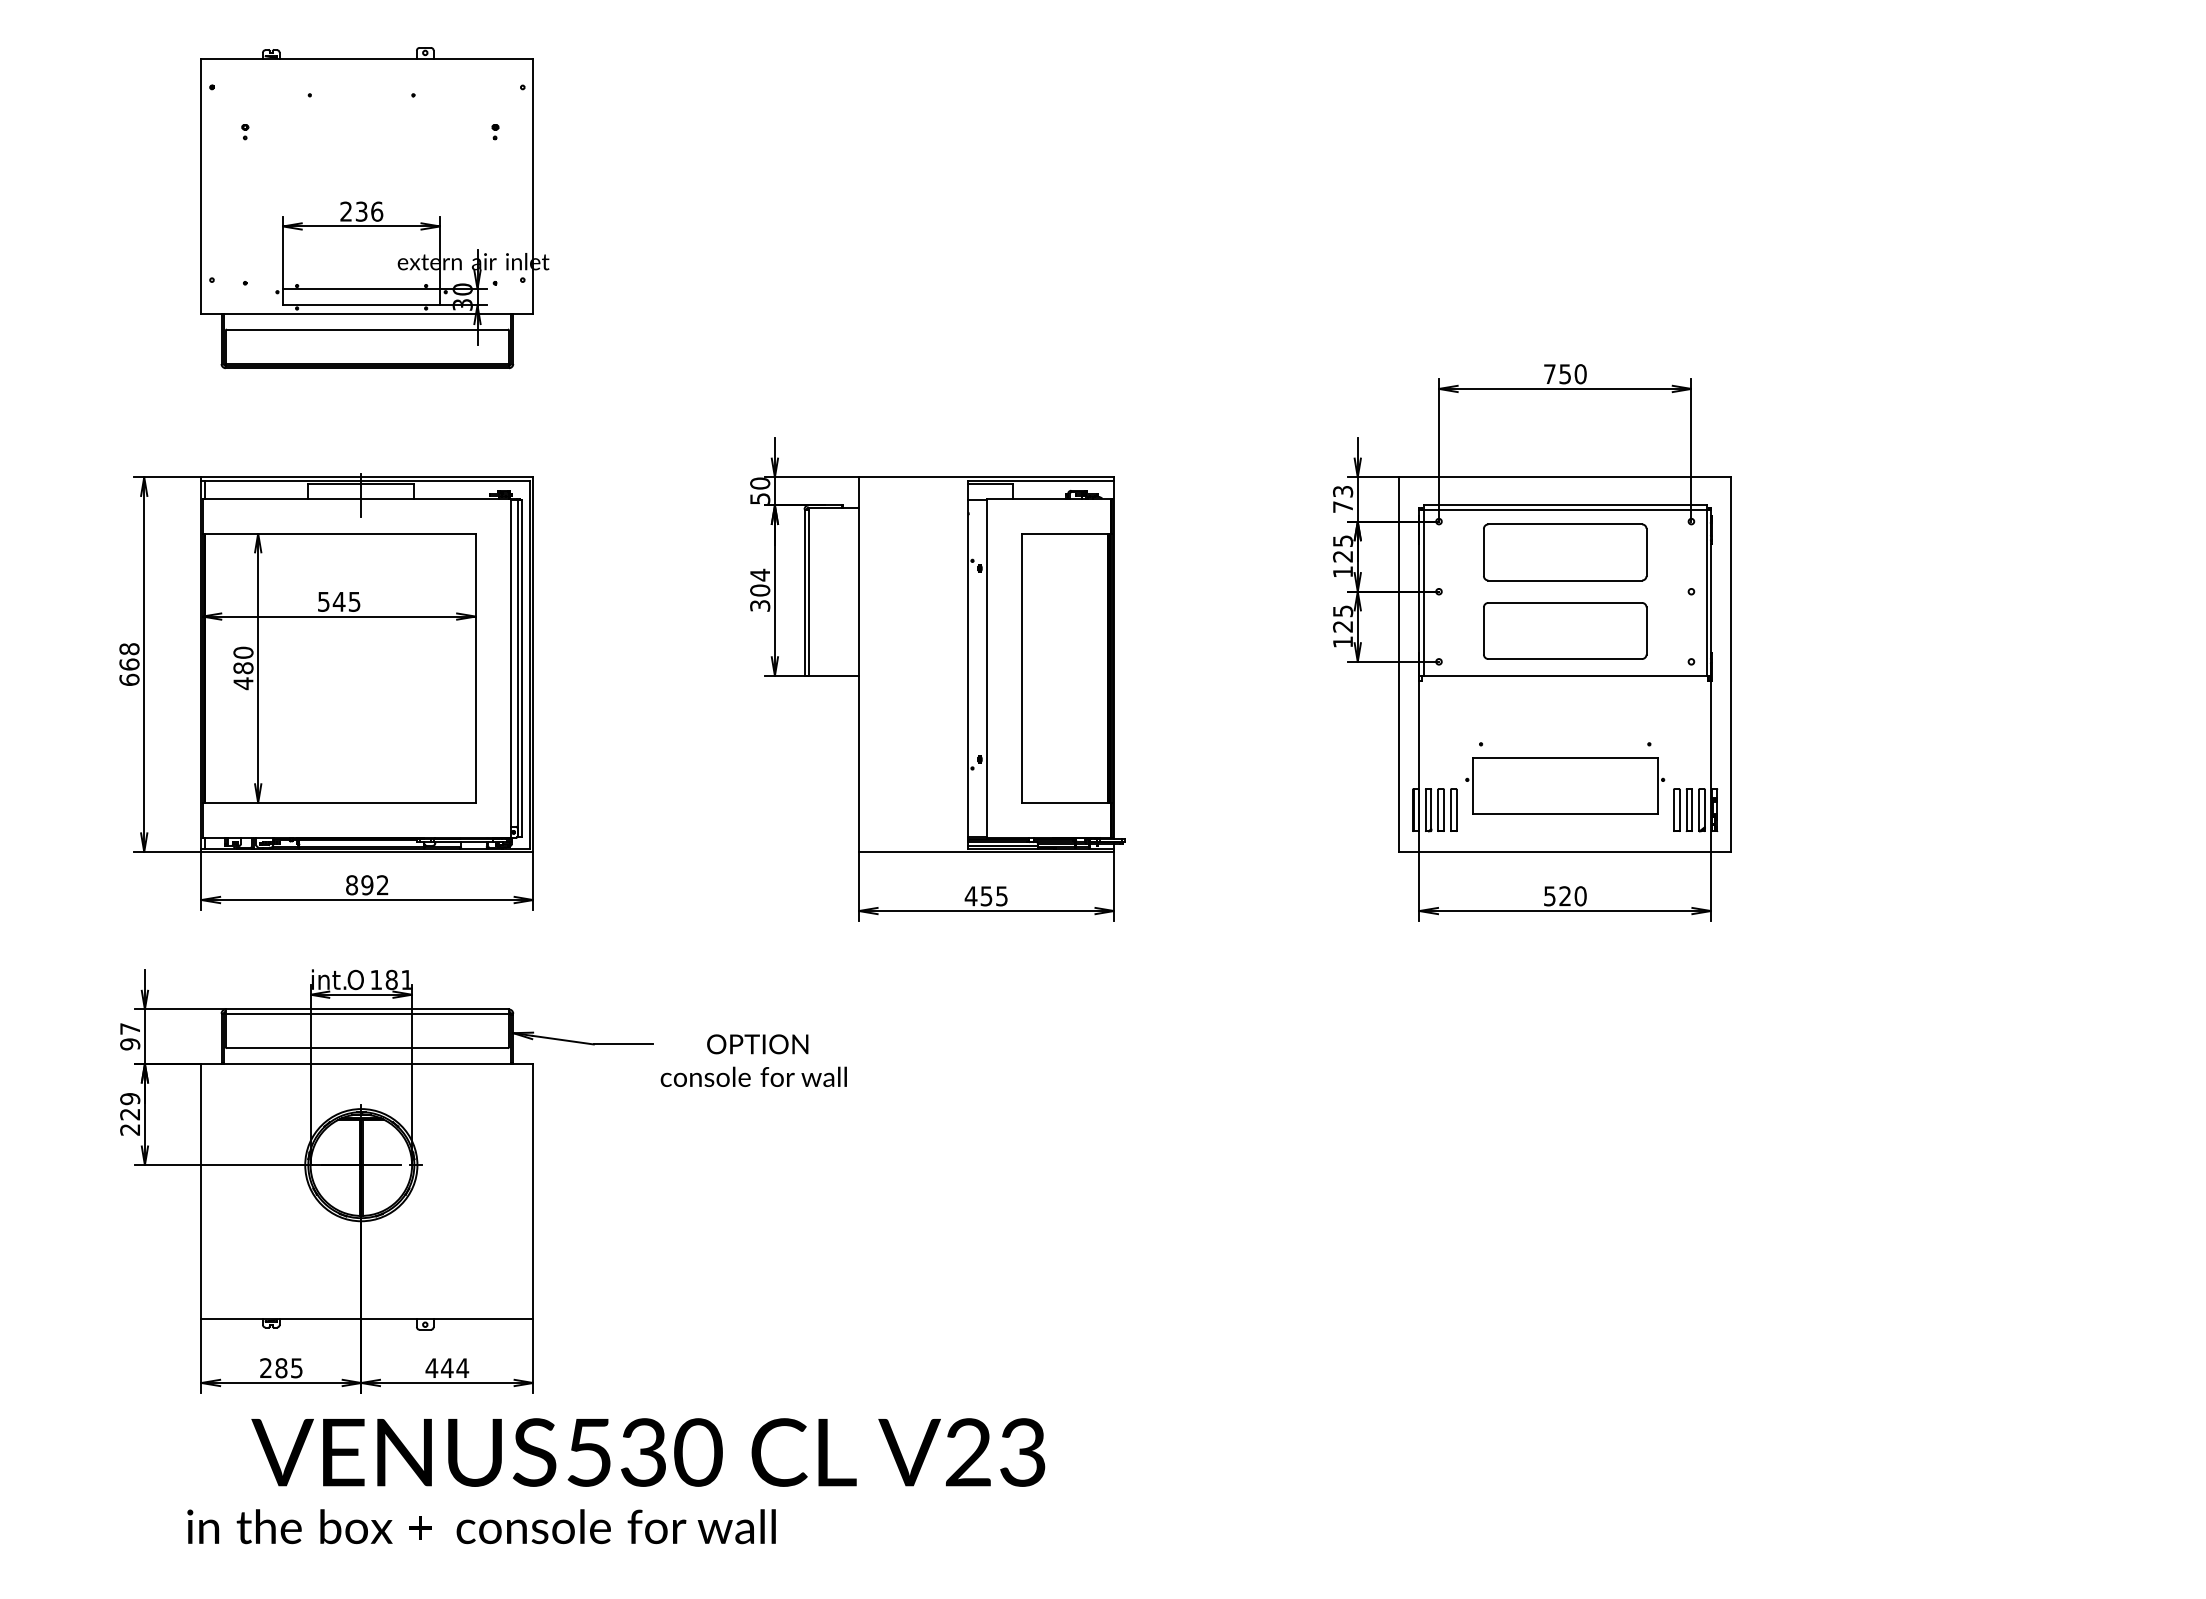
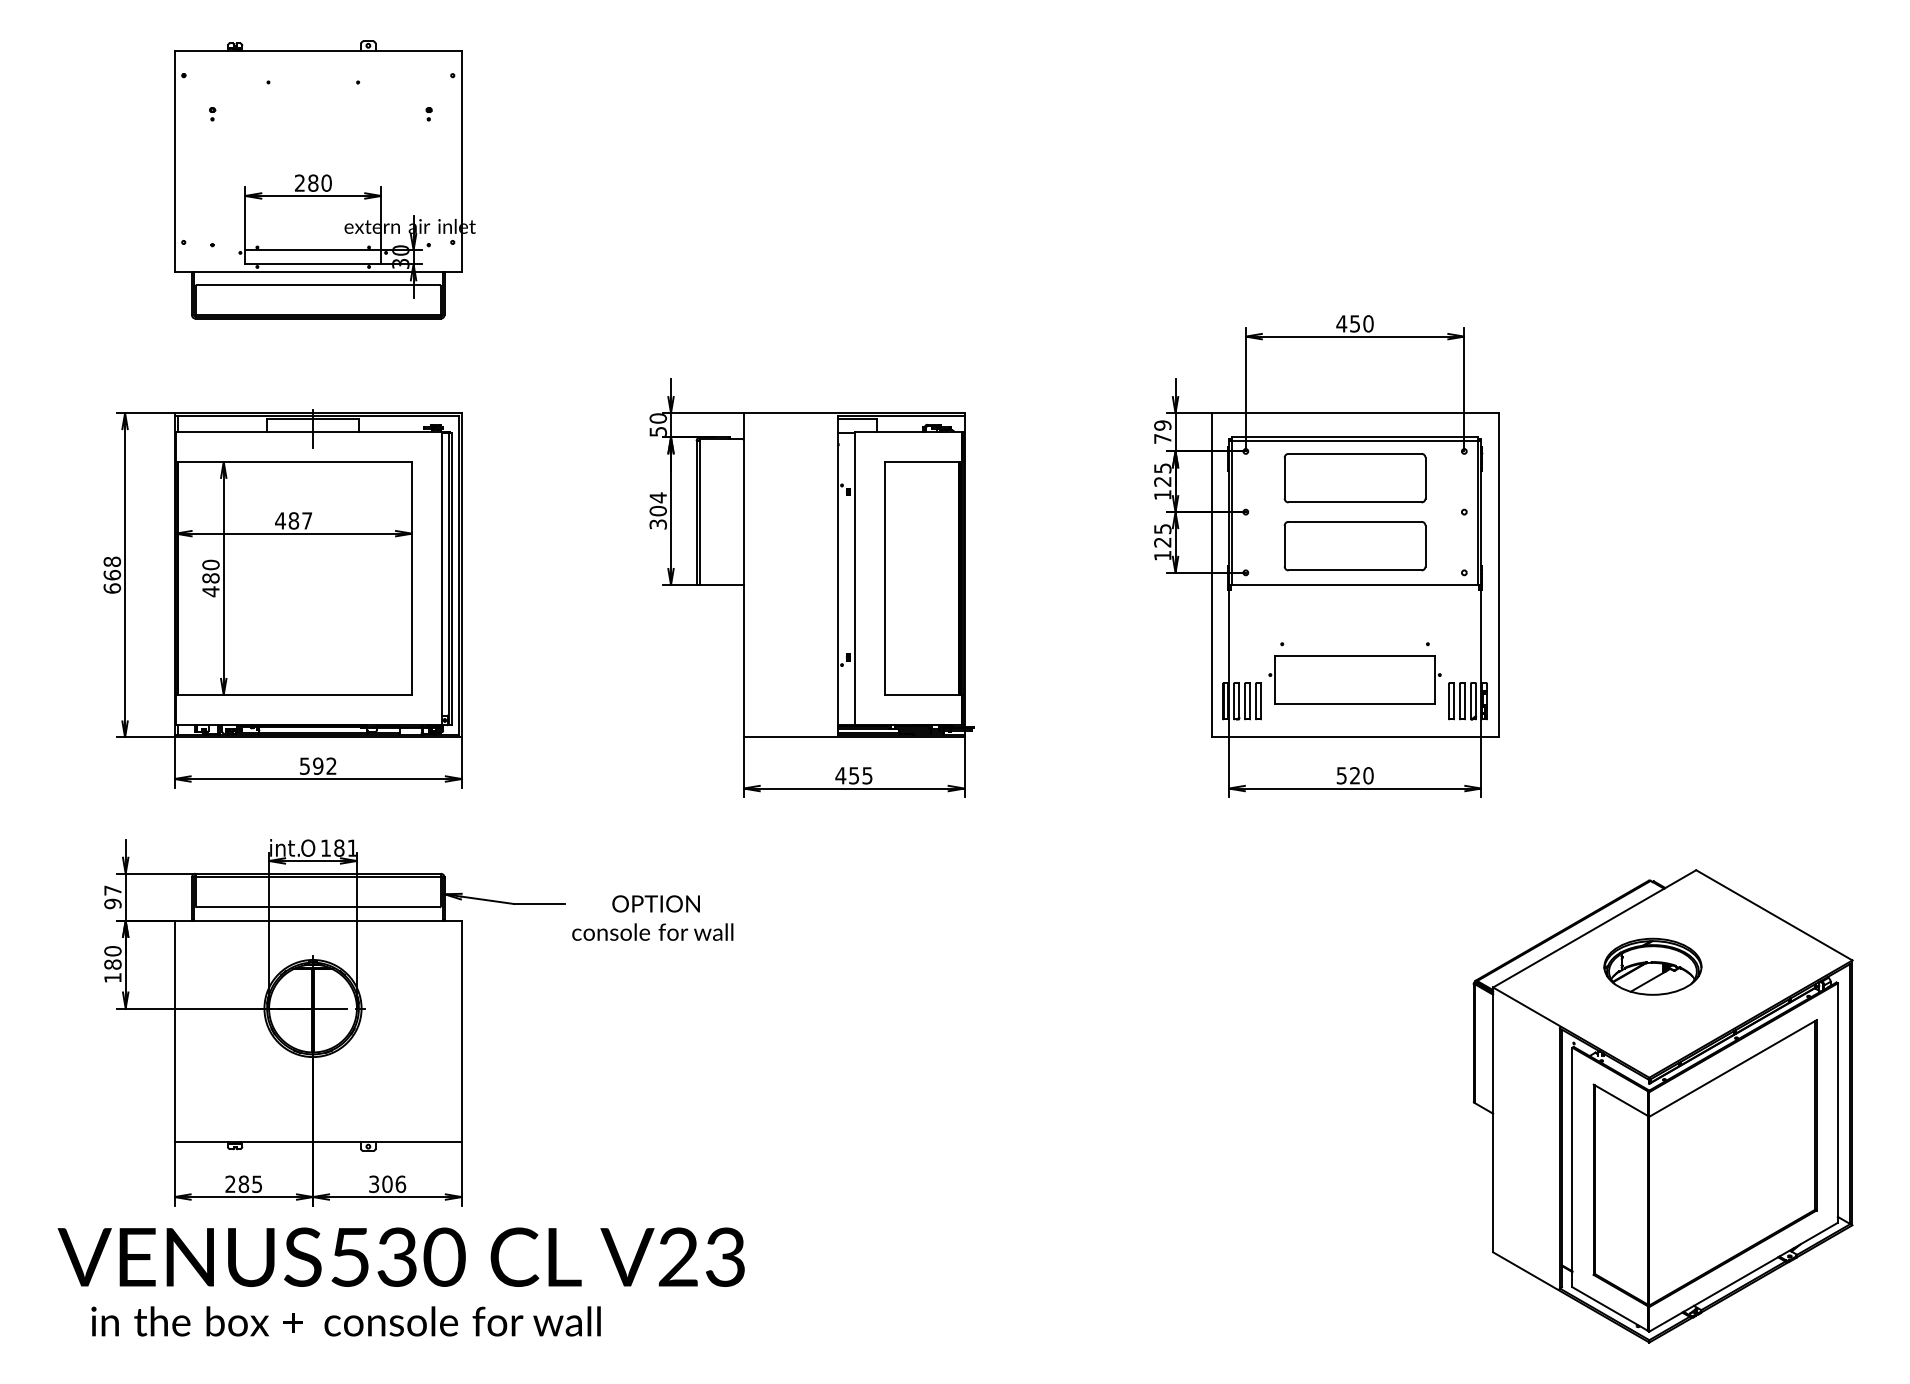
text: (369, 211) -> (320, 183), 236 -> 280
text: (1549, 373) -> (1341, 323), 750 -> 450
text: (1342, 491) -> (1162, 425), 73 -> 79
text: (338, 601) -> (293, 520), 545 -> 487
text: (352, 885) -> (305, 766), 892 -> 592
text: (130, 1114) -> (113, 964), 229 -> 180
part: (1920, 1278) -> (1662, 1106), added
text: (447, 1368) -> (387, 1184), 444 -> 306
text: (648, 1452) -> (401, 1257), moved
text: (481, 1526) -> (346, 1321), moved

